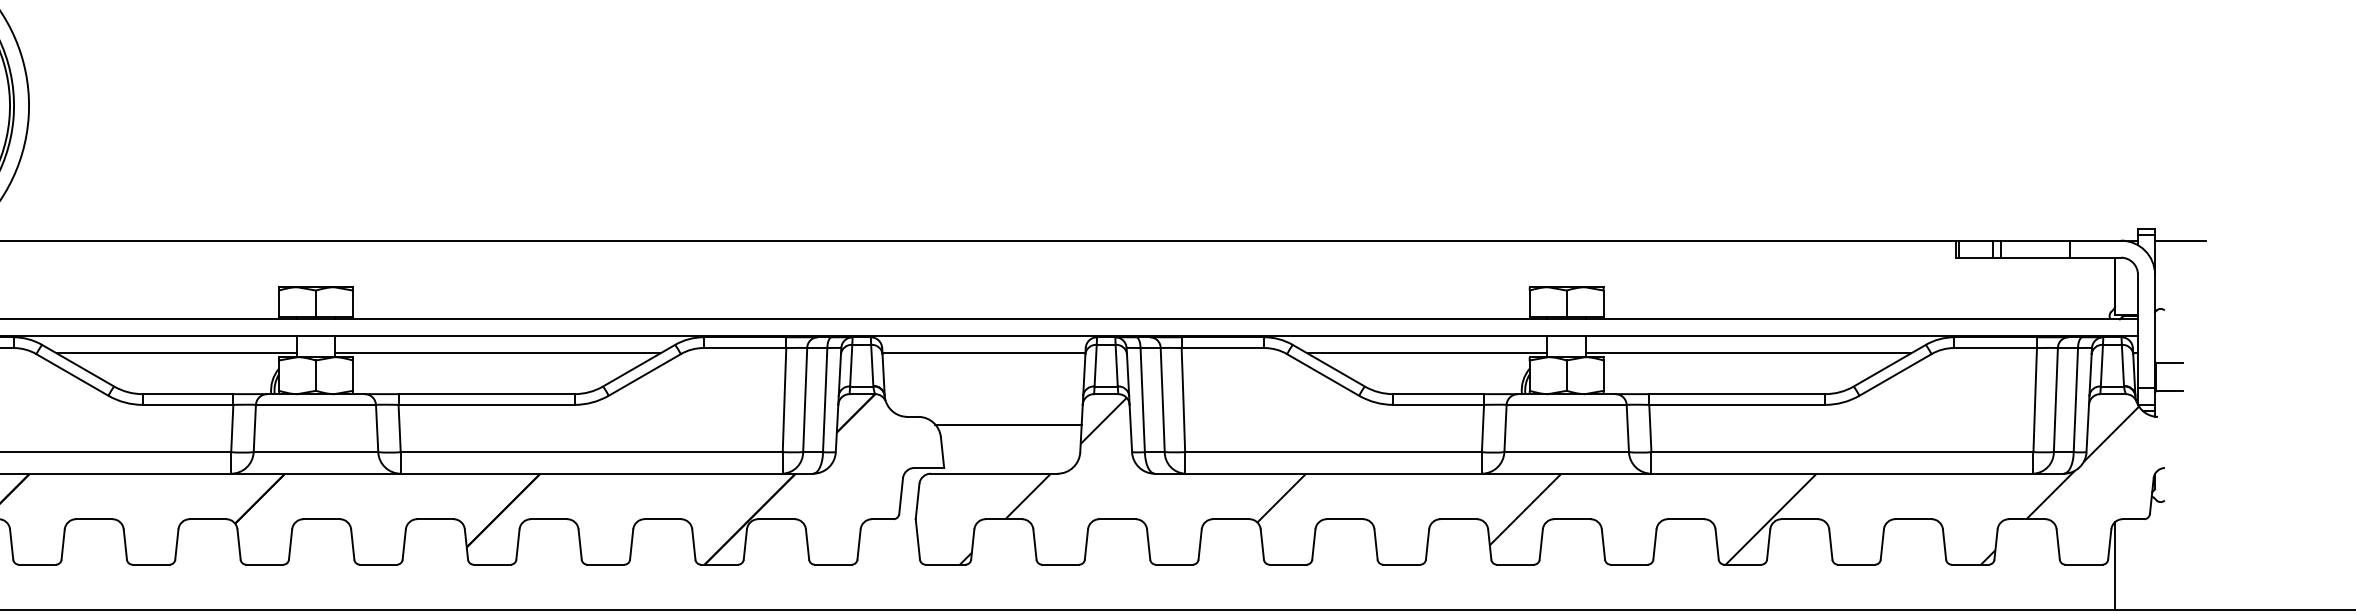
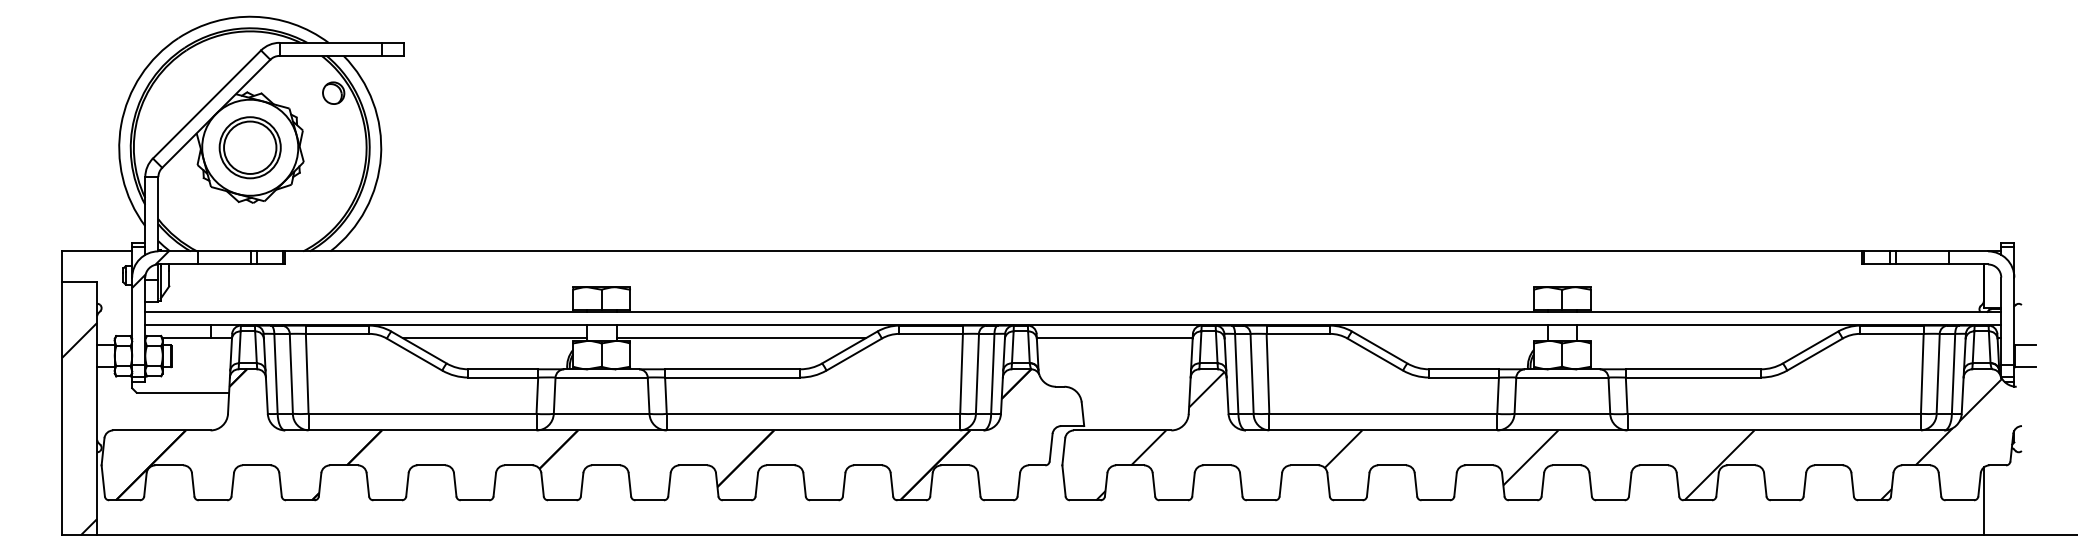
line: (2179, 240) -> (2033, 251), removed
line: (1427, 354) -> (1455, 338), removed
line: (1747, 354) -> (1701, 338), removed
line: (1008, 424) -> (1133, 392), removed

